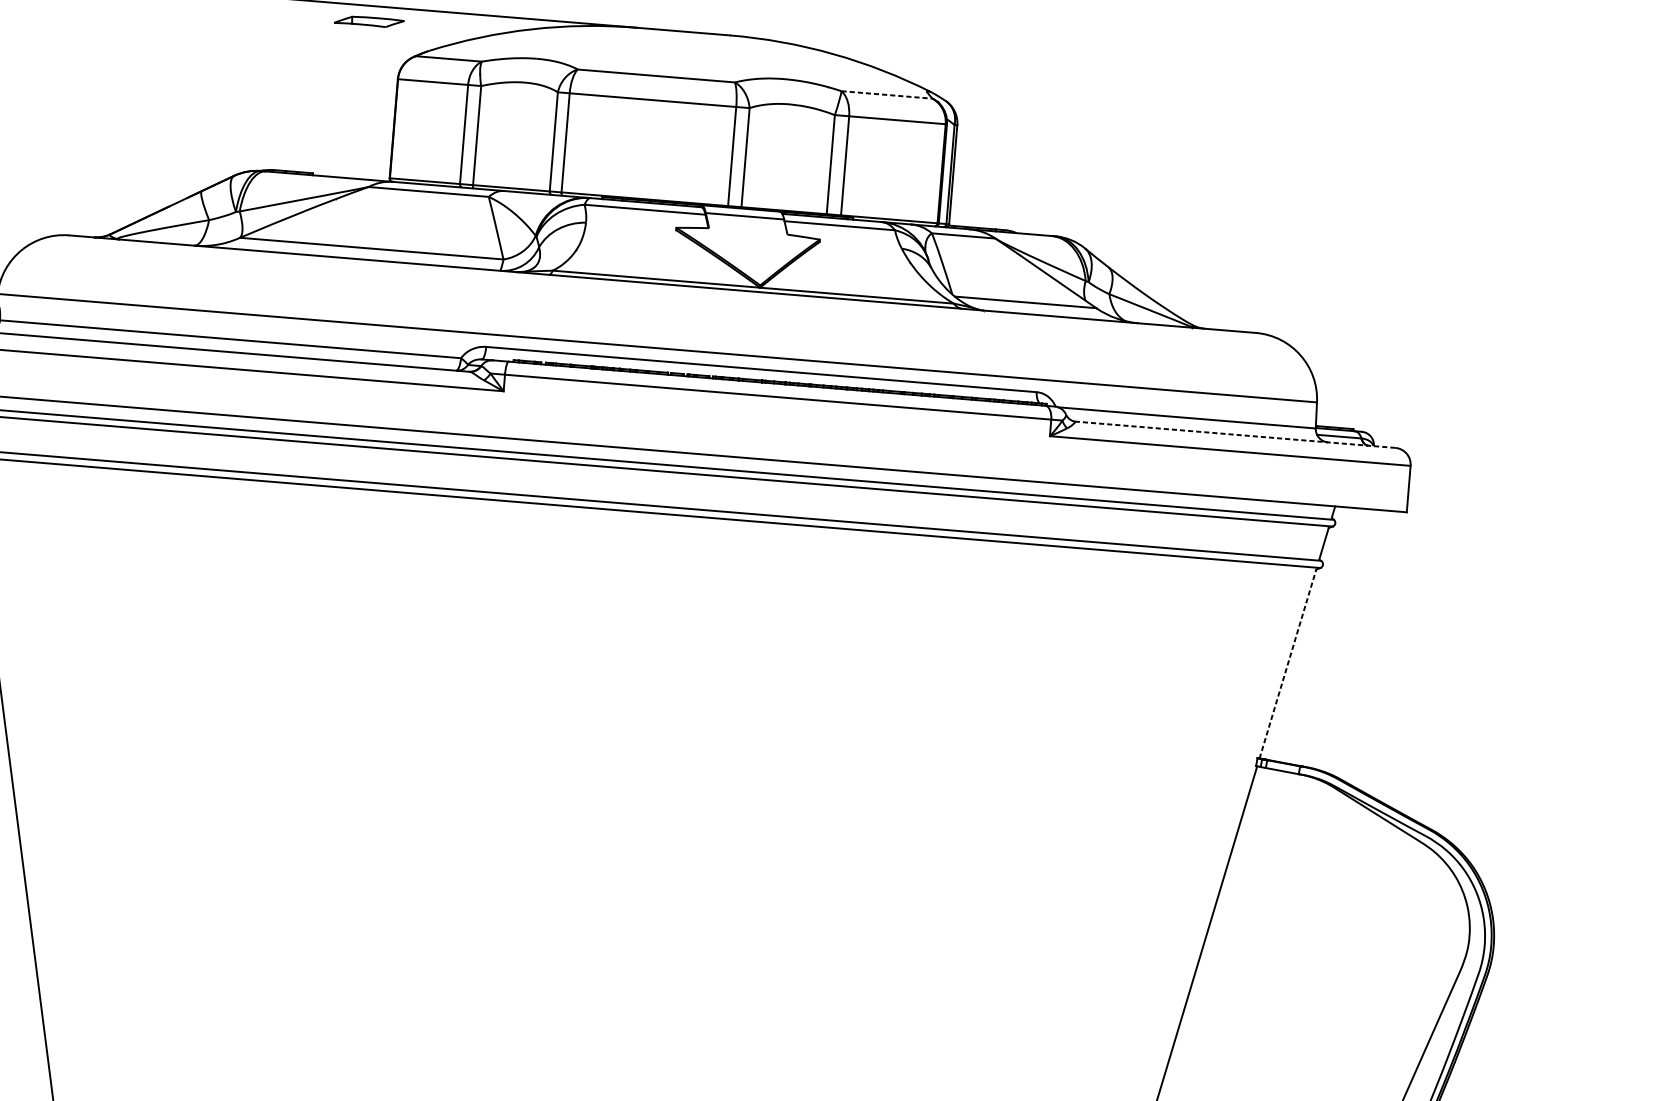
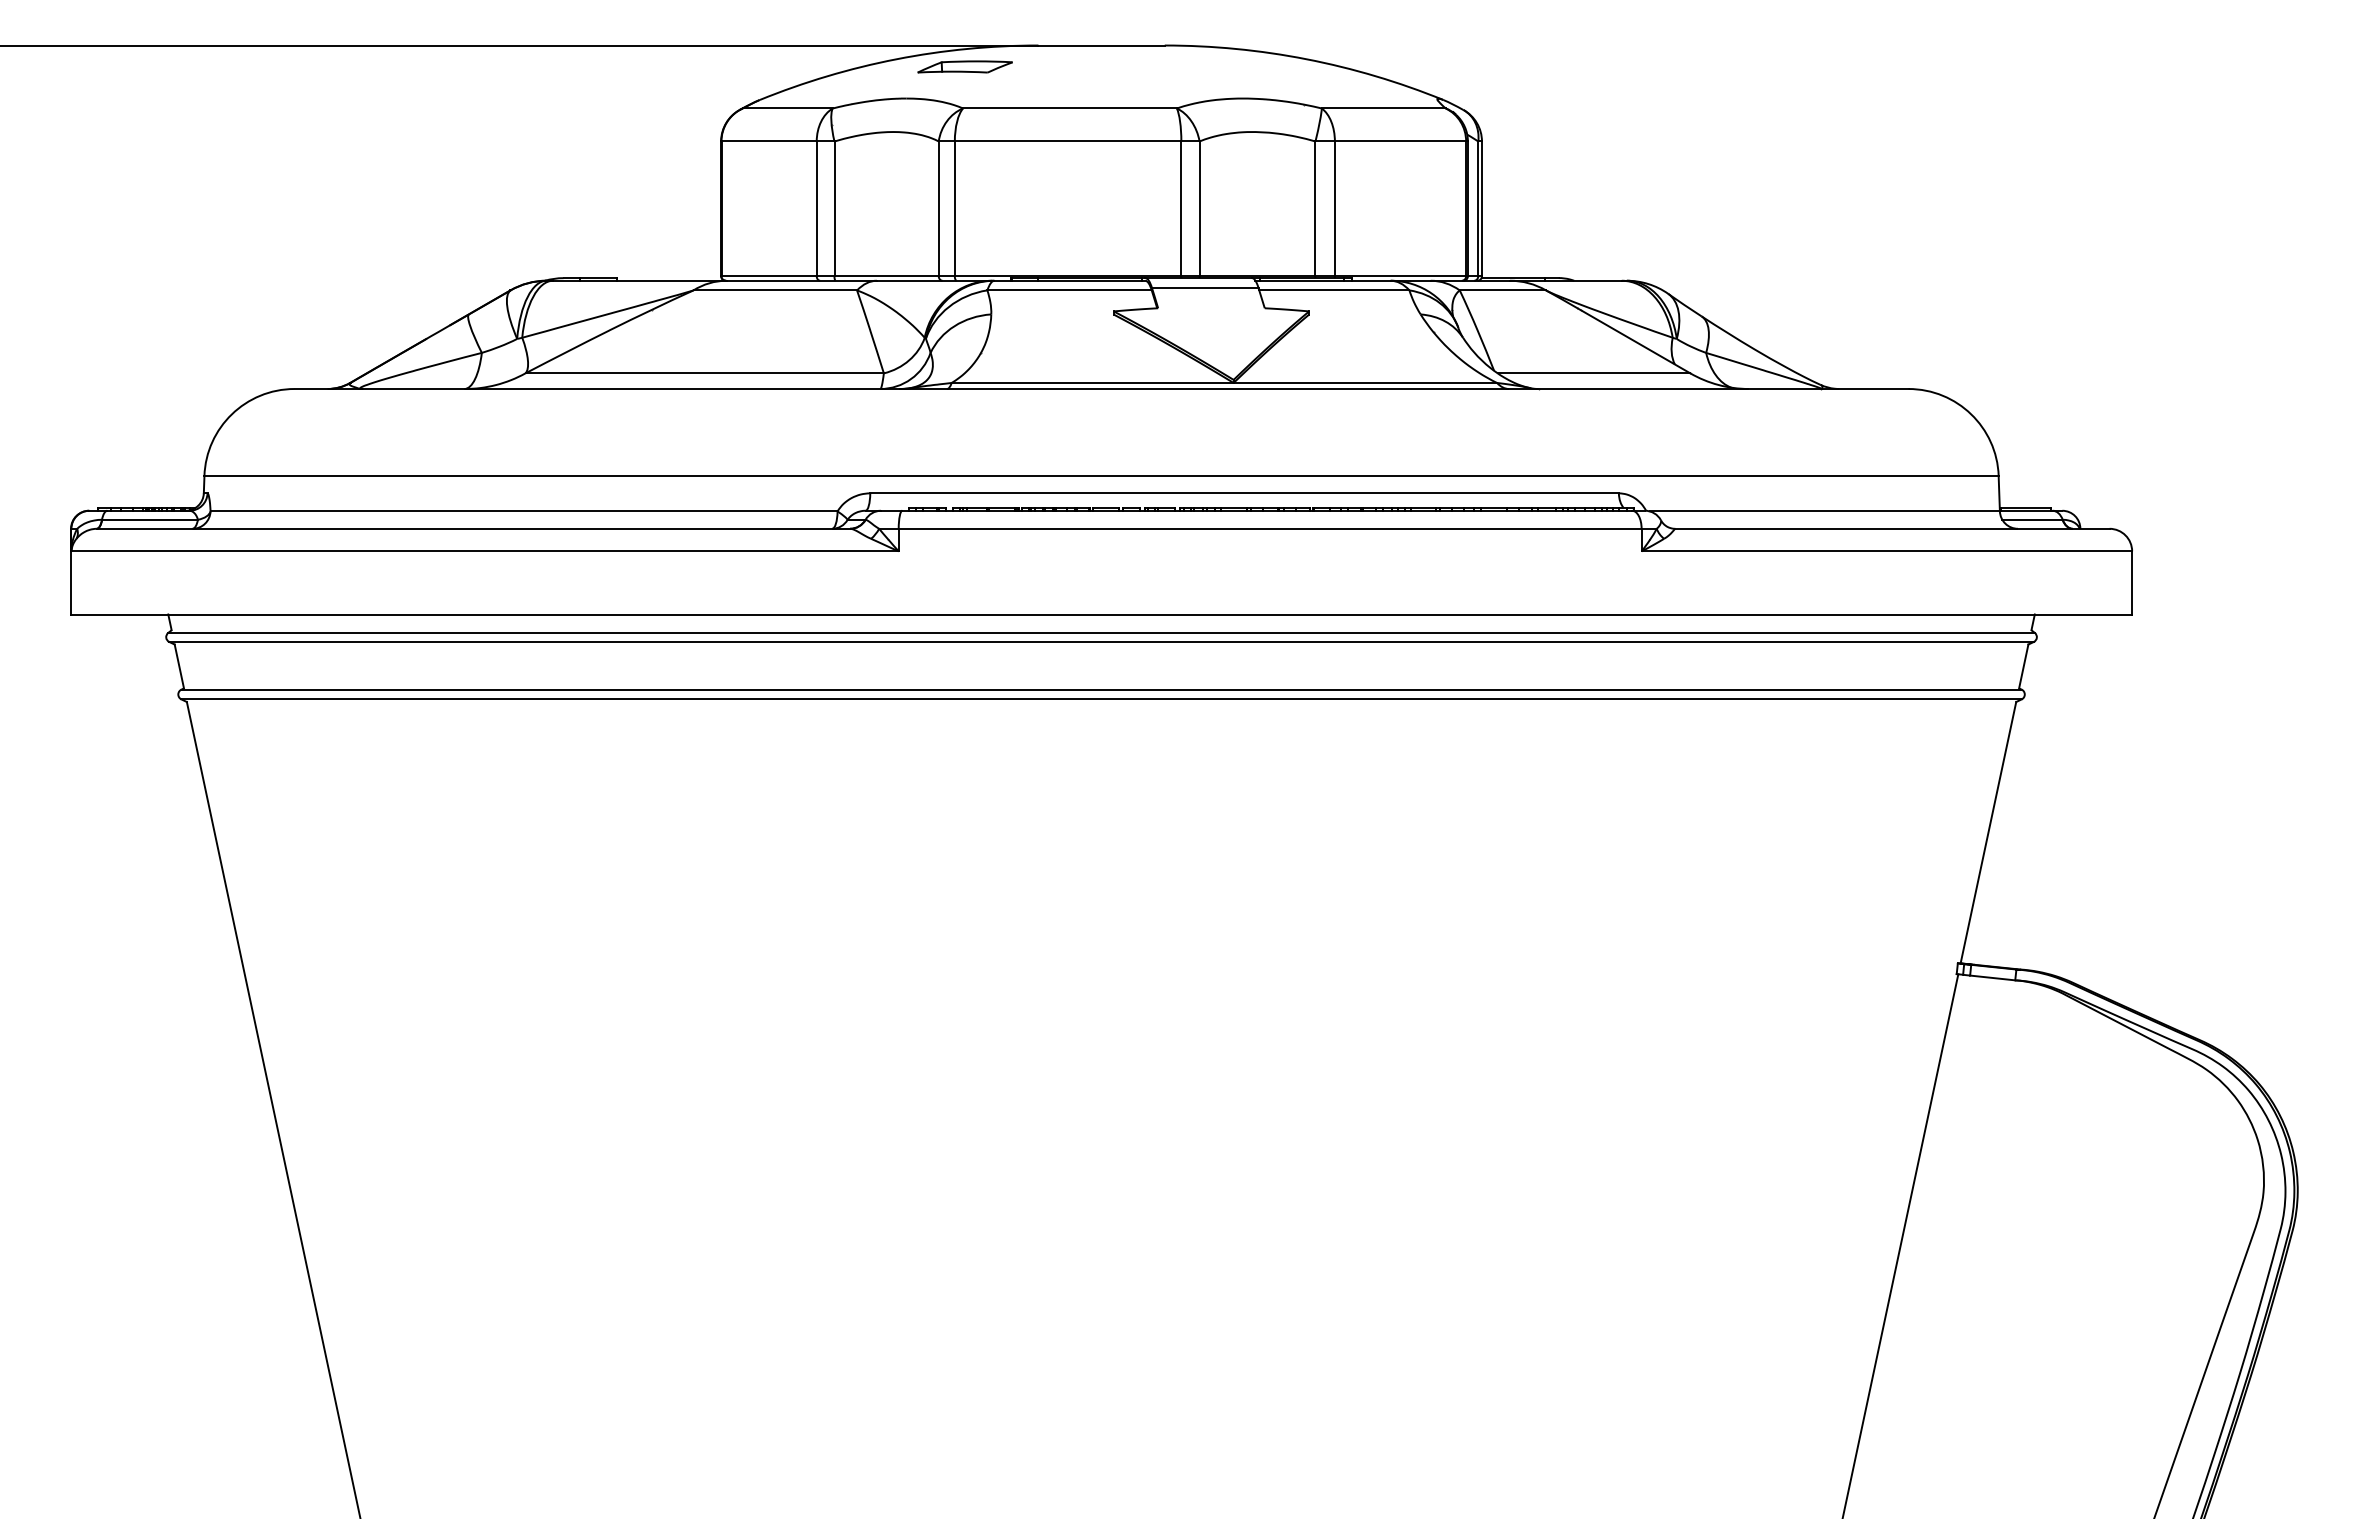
part: (368, 21) -> (964, 66), moved
line: (886, 94) -> (1383, 108), dashed -> solid
line: (1235, 434) -> (1891, 528), dashed -> solid
line: (1287, 663) -> (1988, 832), dashed -> solid

